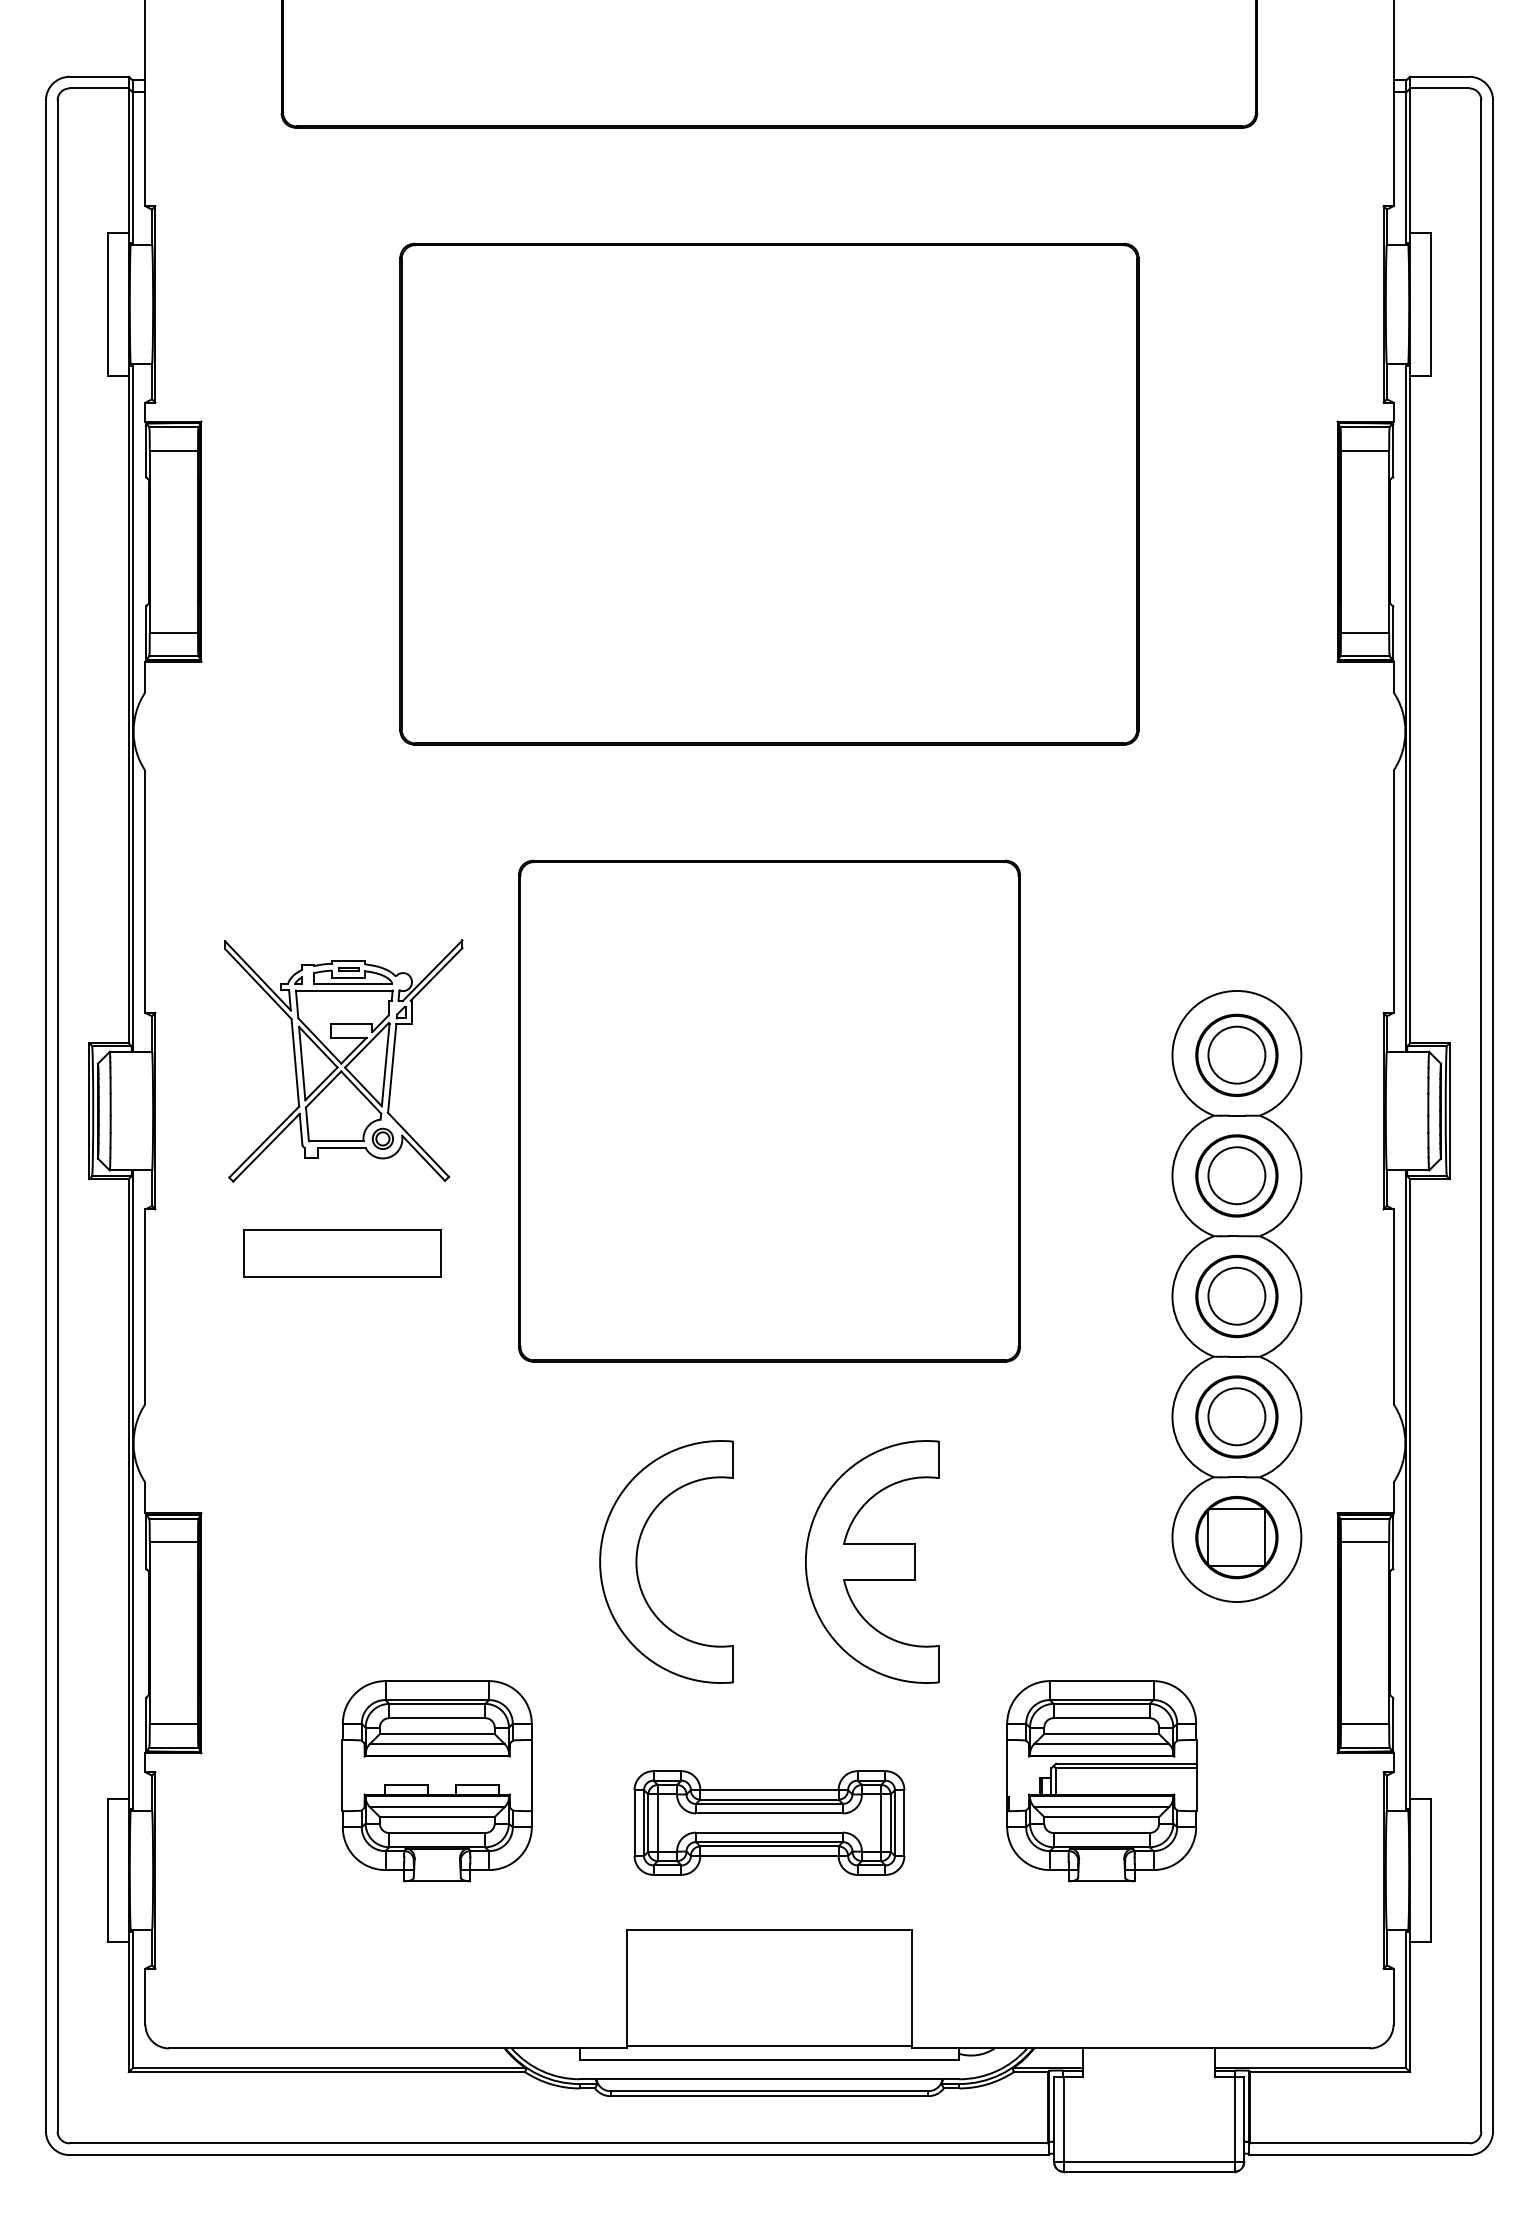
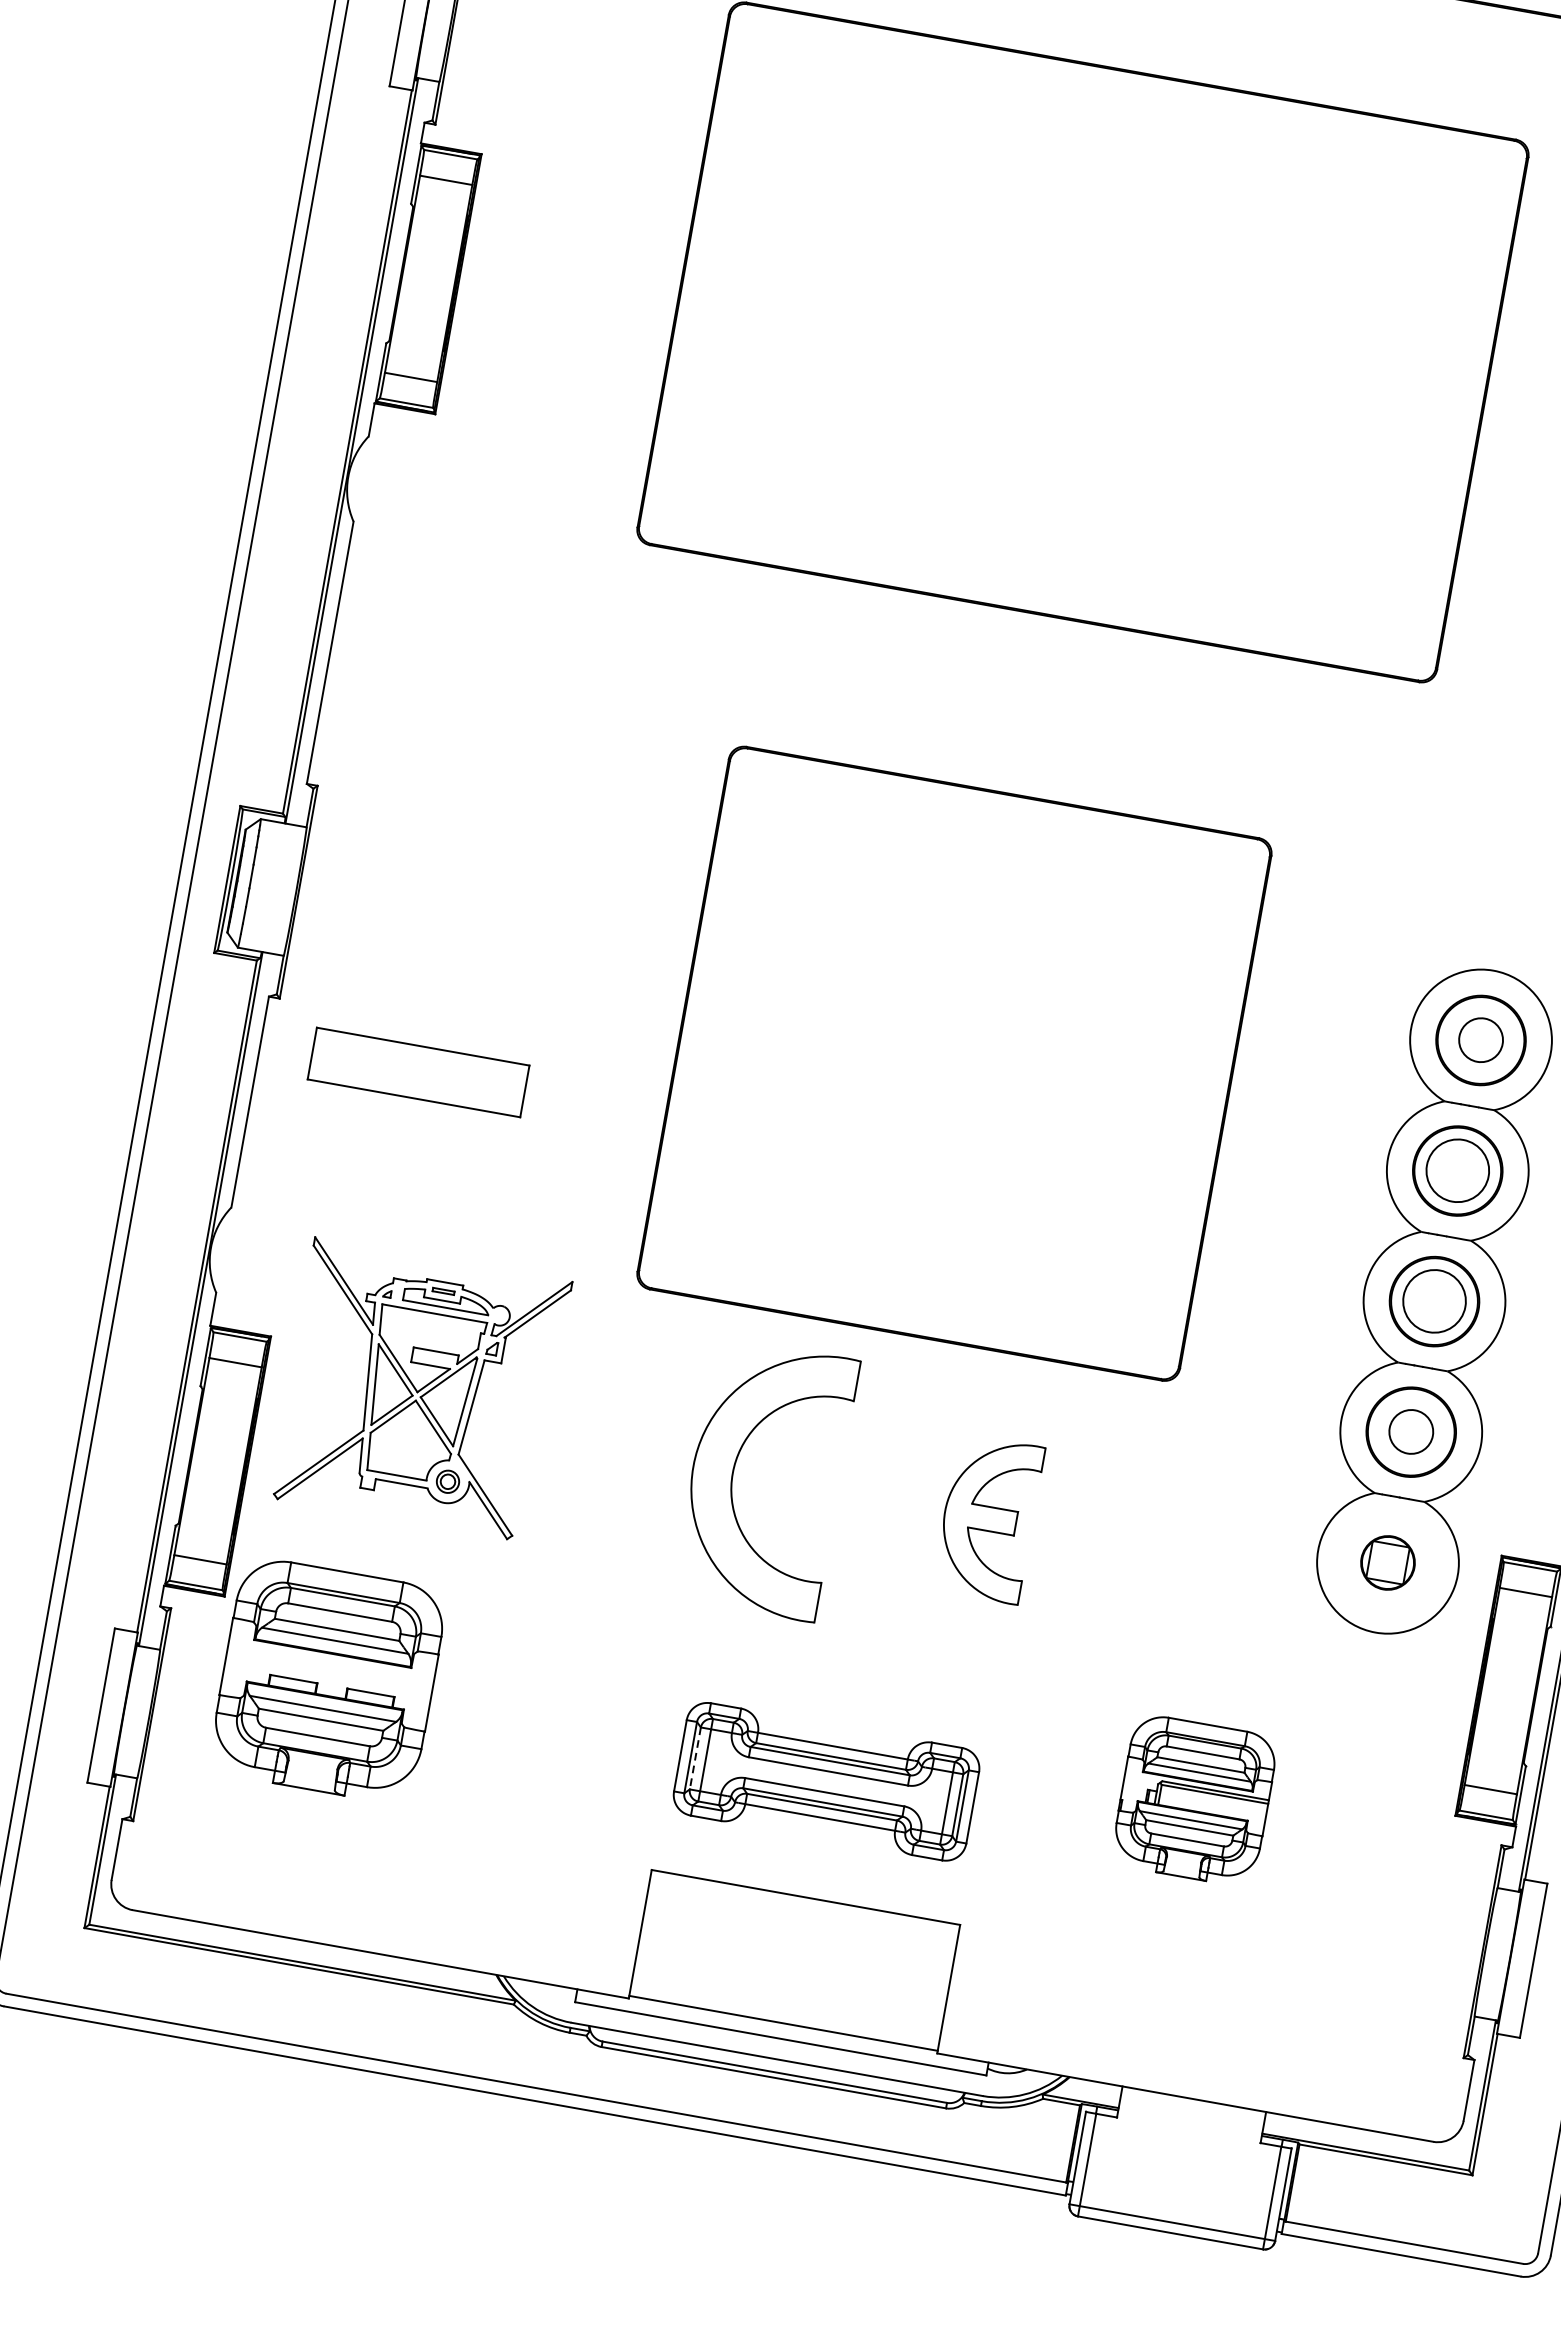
circle: (1236, 1054) -> (1480, 1039), size x0.7
part: (343, 1060) -> (420, 1389), moved
part: (769, 1110) -> (954, 1063), moved
part: (342, 1253) -> (418, 1072), moved
circle: (1236, 1416) -> (1410, 1431), size x0.7
part: (1236, 1537) -> (1387, 1562), size x0.6
part: (872, 1561) -> (988, 1518), size x0.6
part: (436, 1781) -> (327, 1681), moved
part: (1101, 1781) -> (1194, 1800), size x0.7
line: (648, 1823) -> (695, 1758), solid -> dashed

